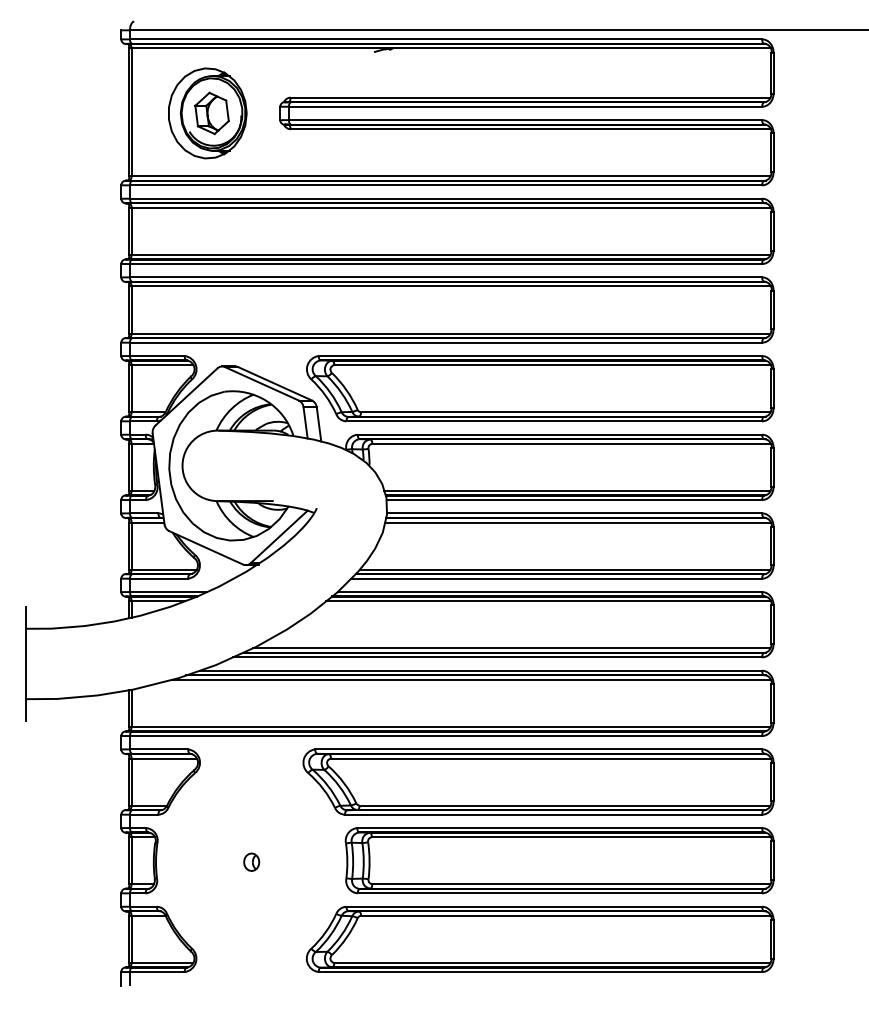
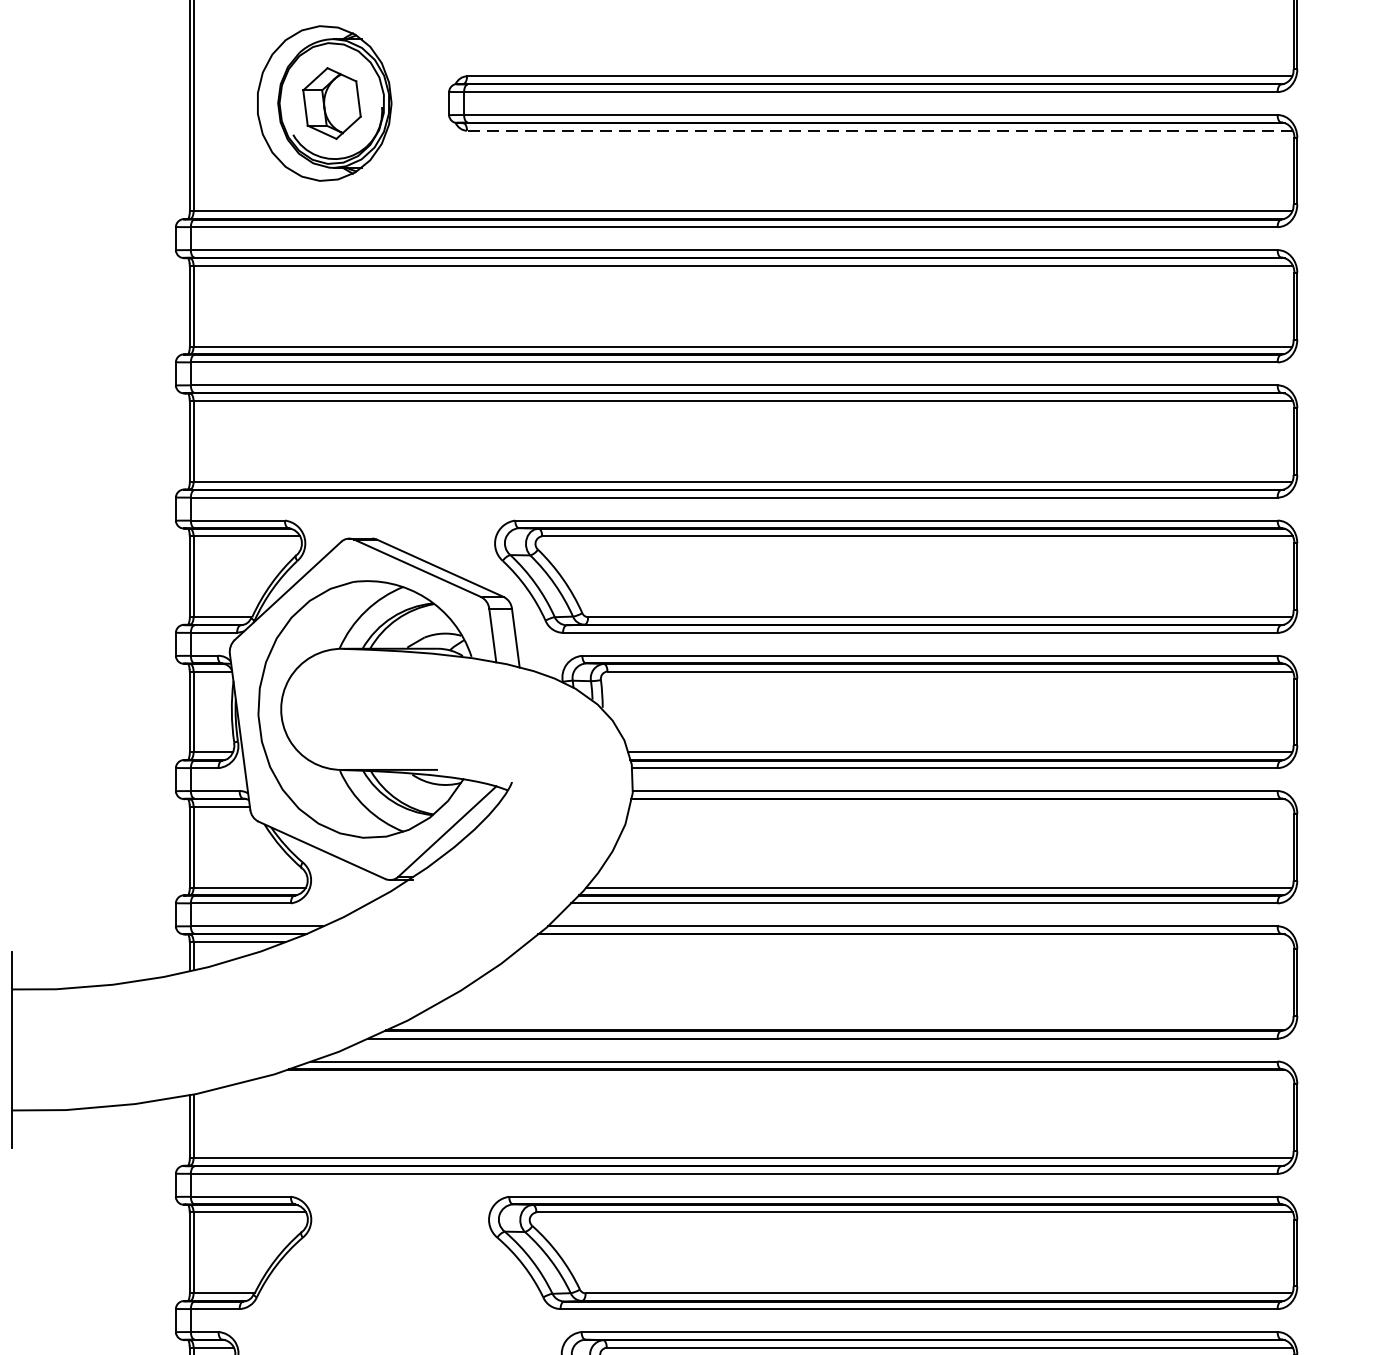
line: (530, 129) -> (879, 131), solid -> dashed
line: (578, 522) -> (961, 806), removed
line: (548, 601) -> (910, 942), removed
line: (511, 648) -> (846, 1023), removed
line: (471, 679) -> (777, 1076), removed

